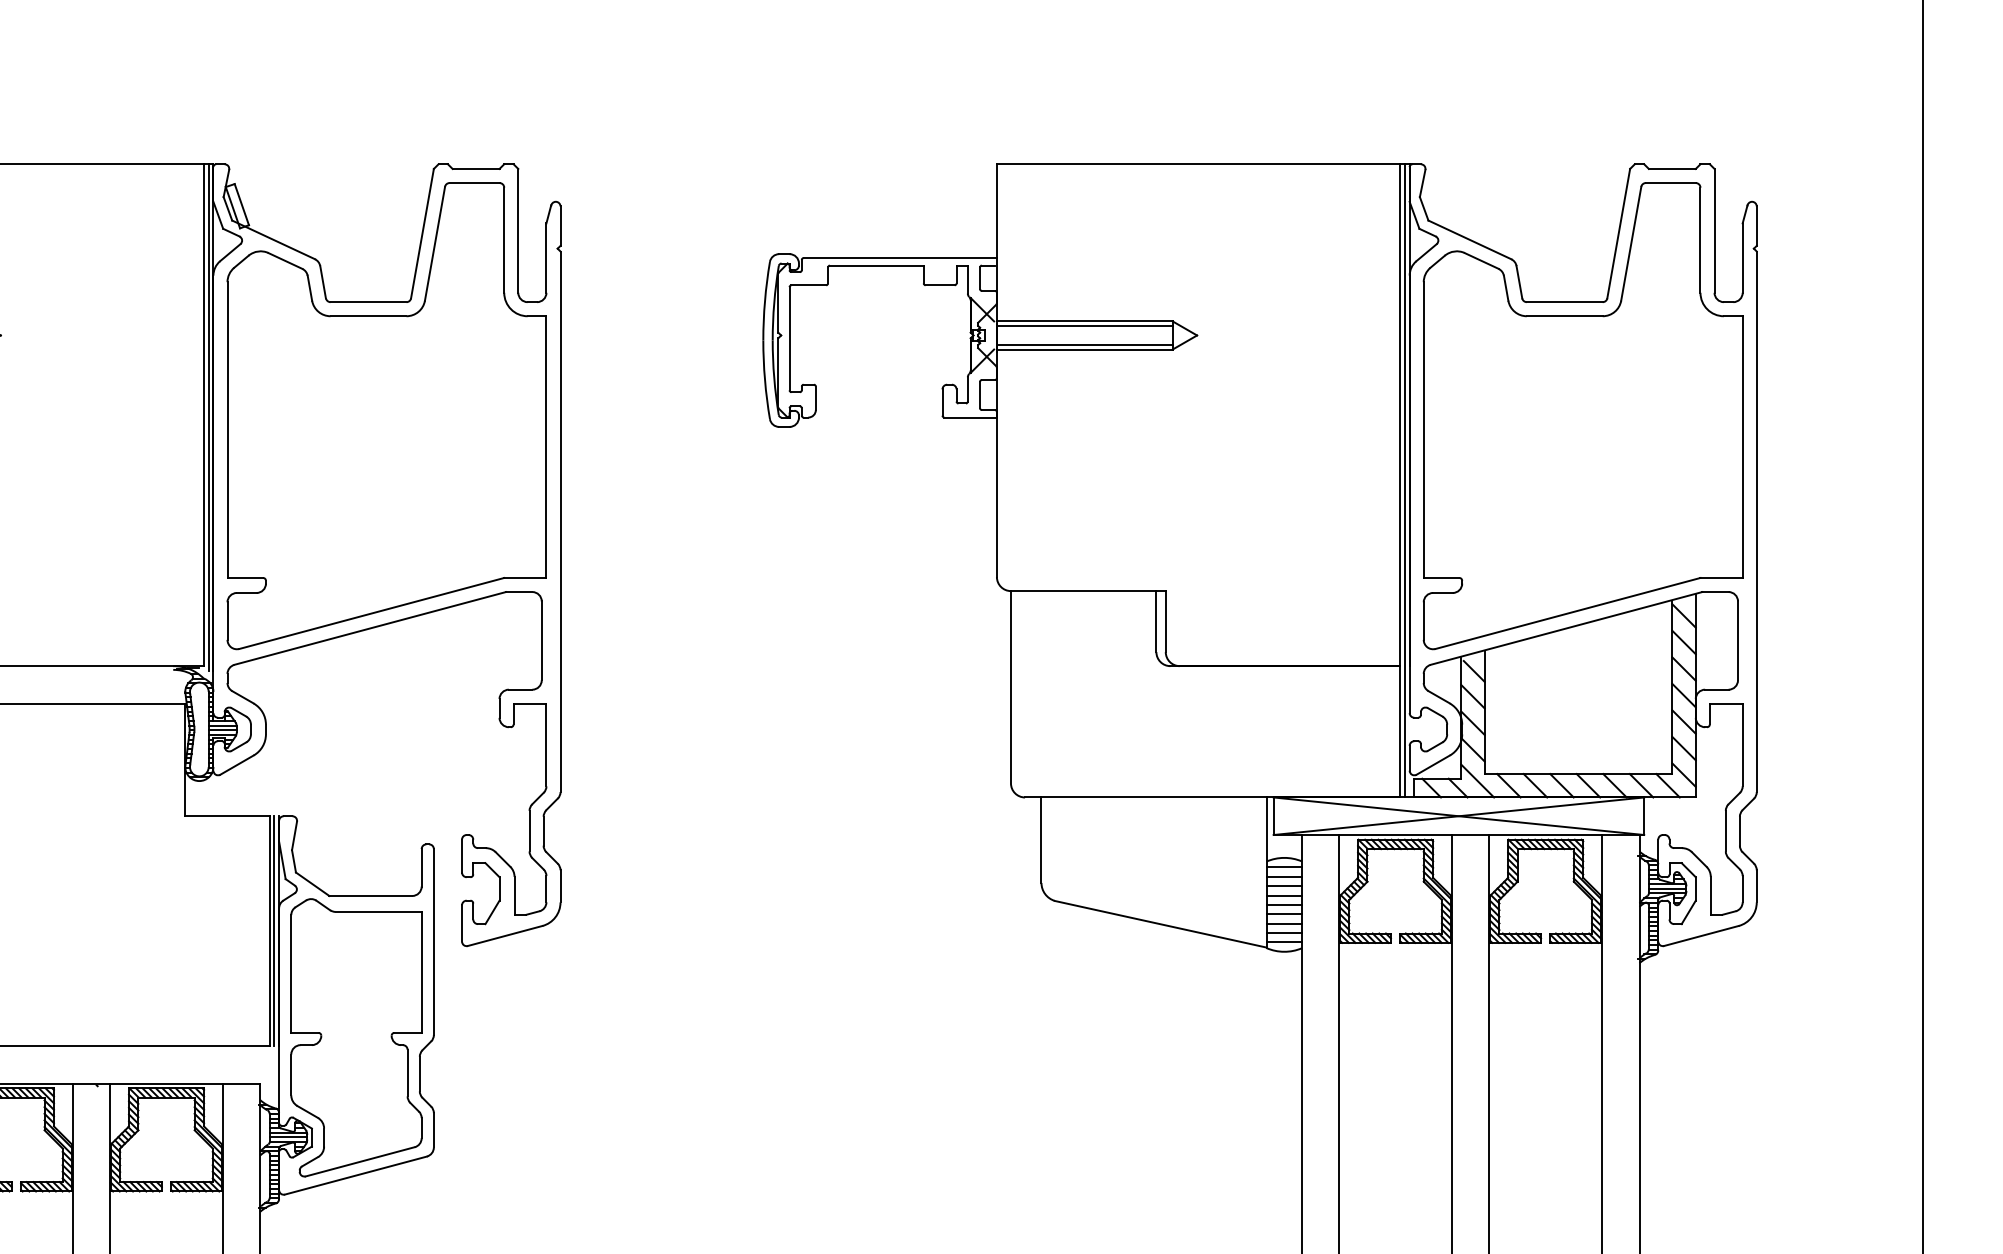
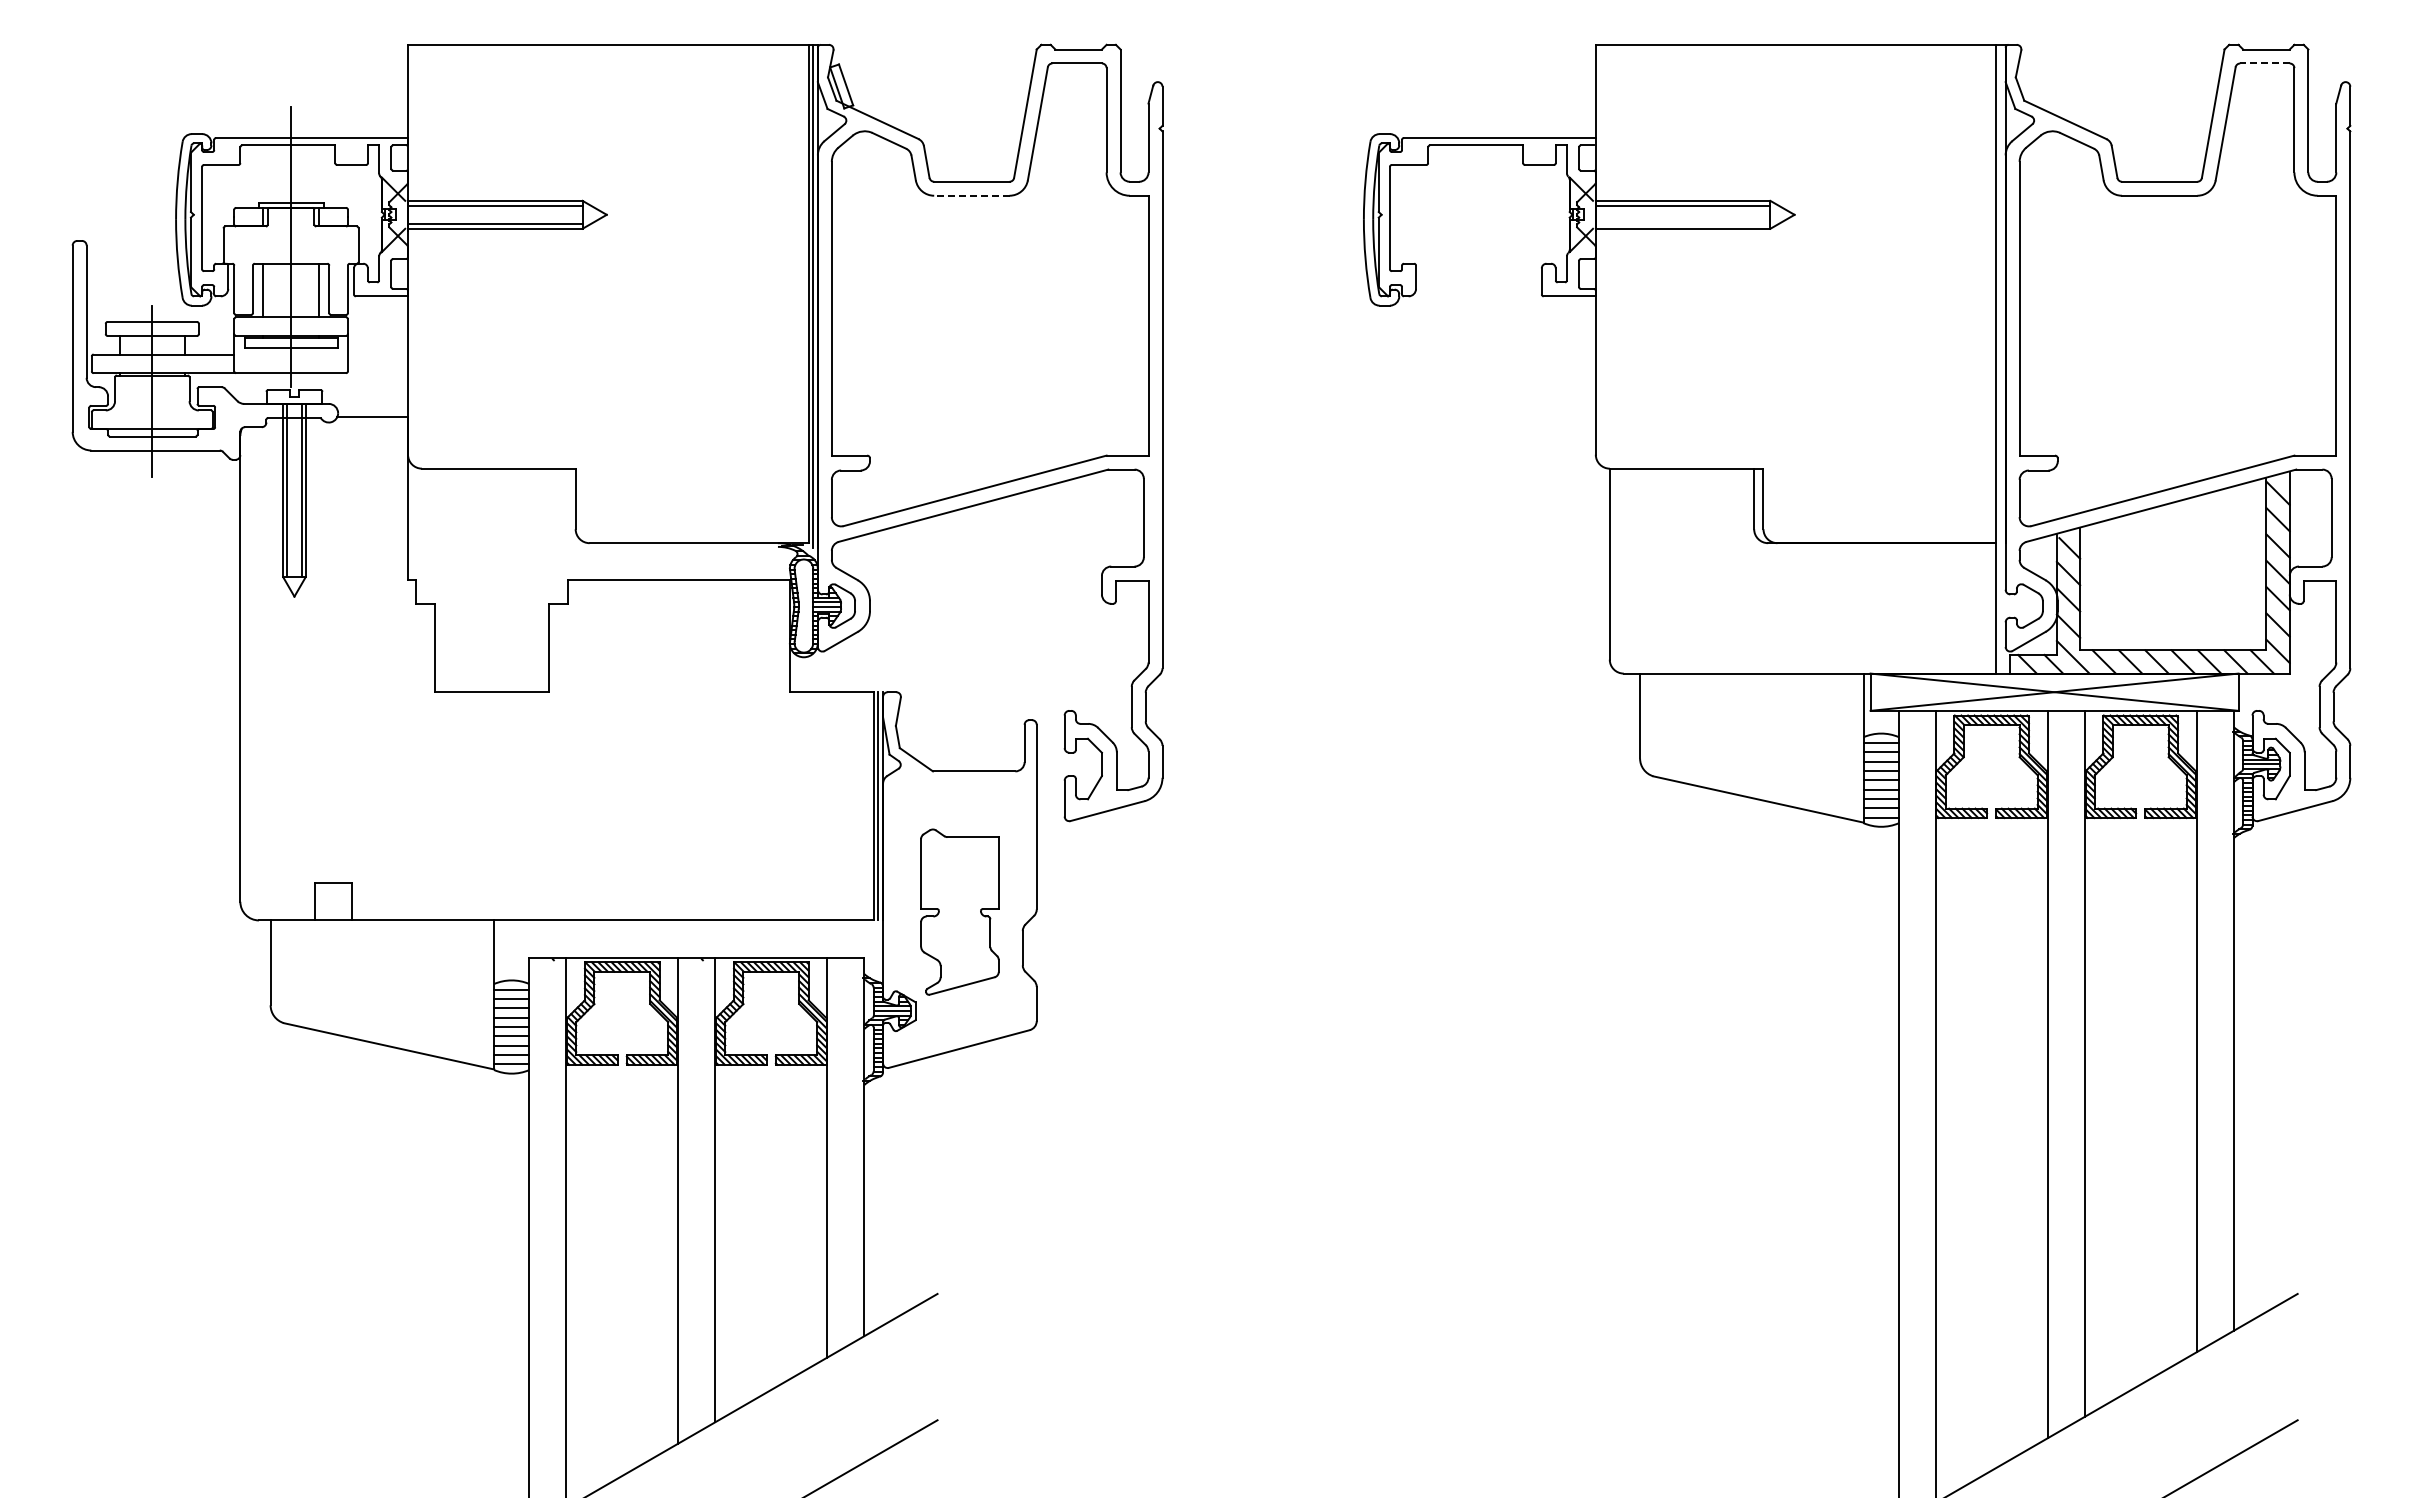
line: (1670, 183) -> (2264, 63), solid -> dashed
line: (368, 315) -> (971, 195), solid -> dashed
line: (1084, 345) -> (1682, 224), removed
line: (1405, 480) -> (2001, 358), removed
part: (356, 1037) -> (959, 911), size x0.6

